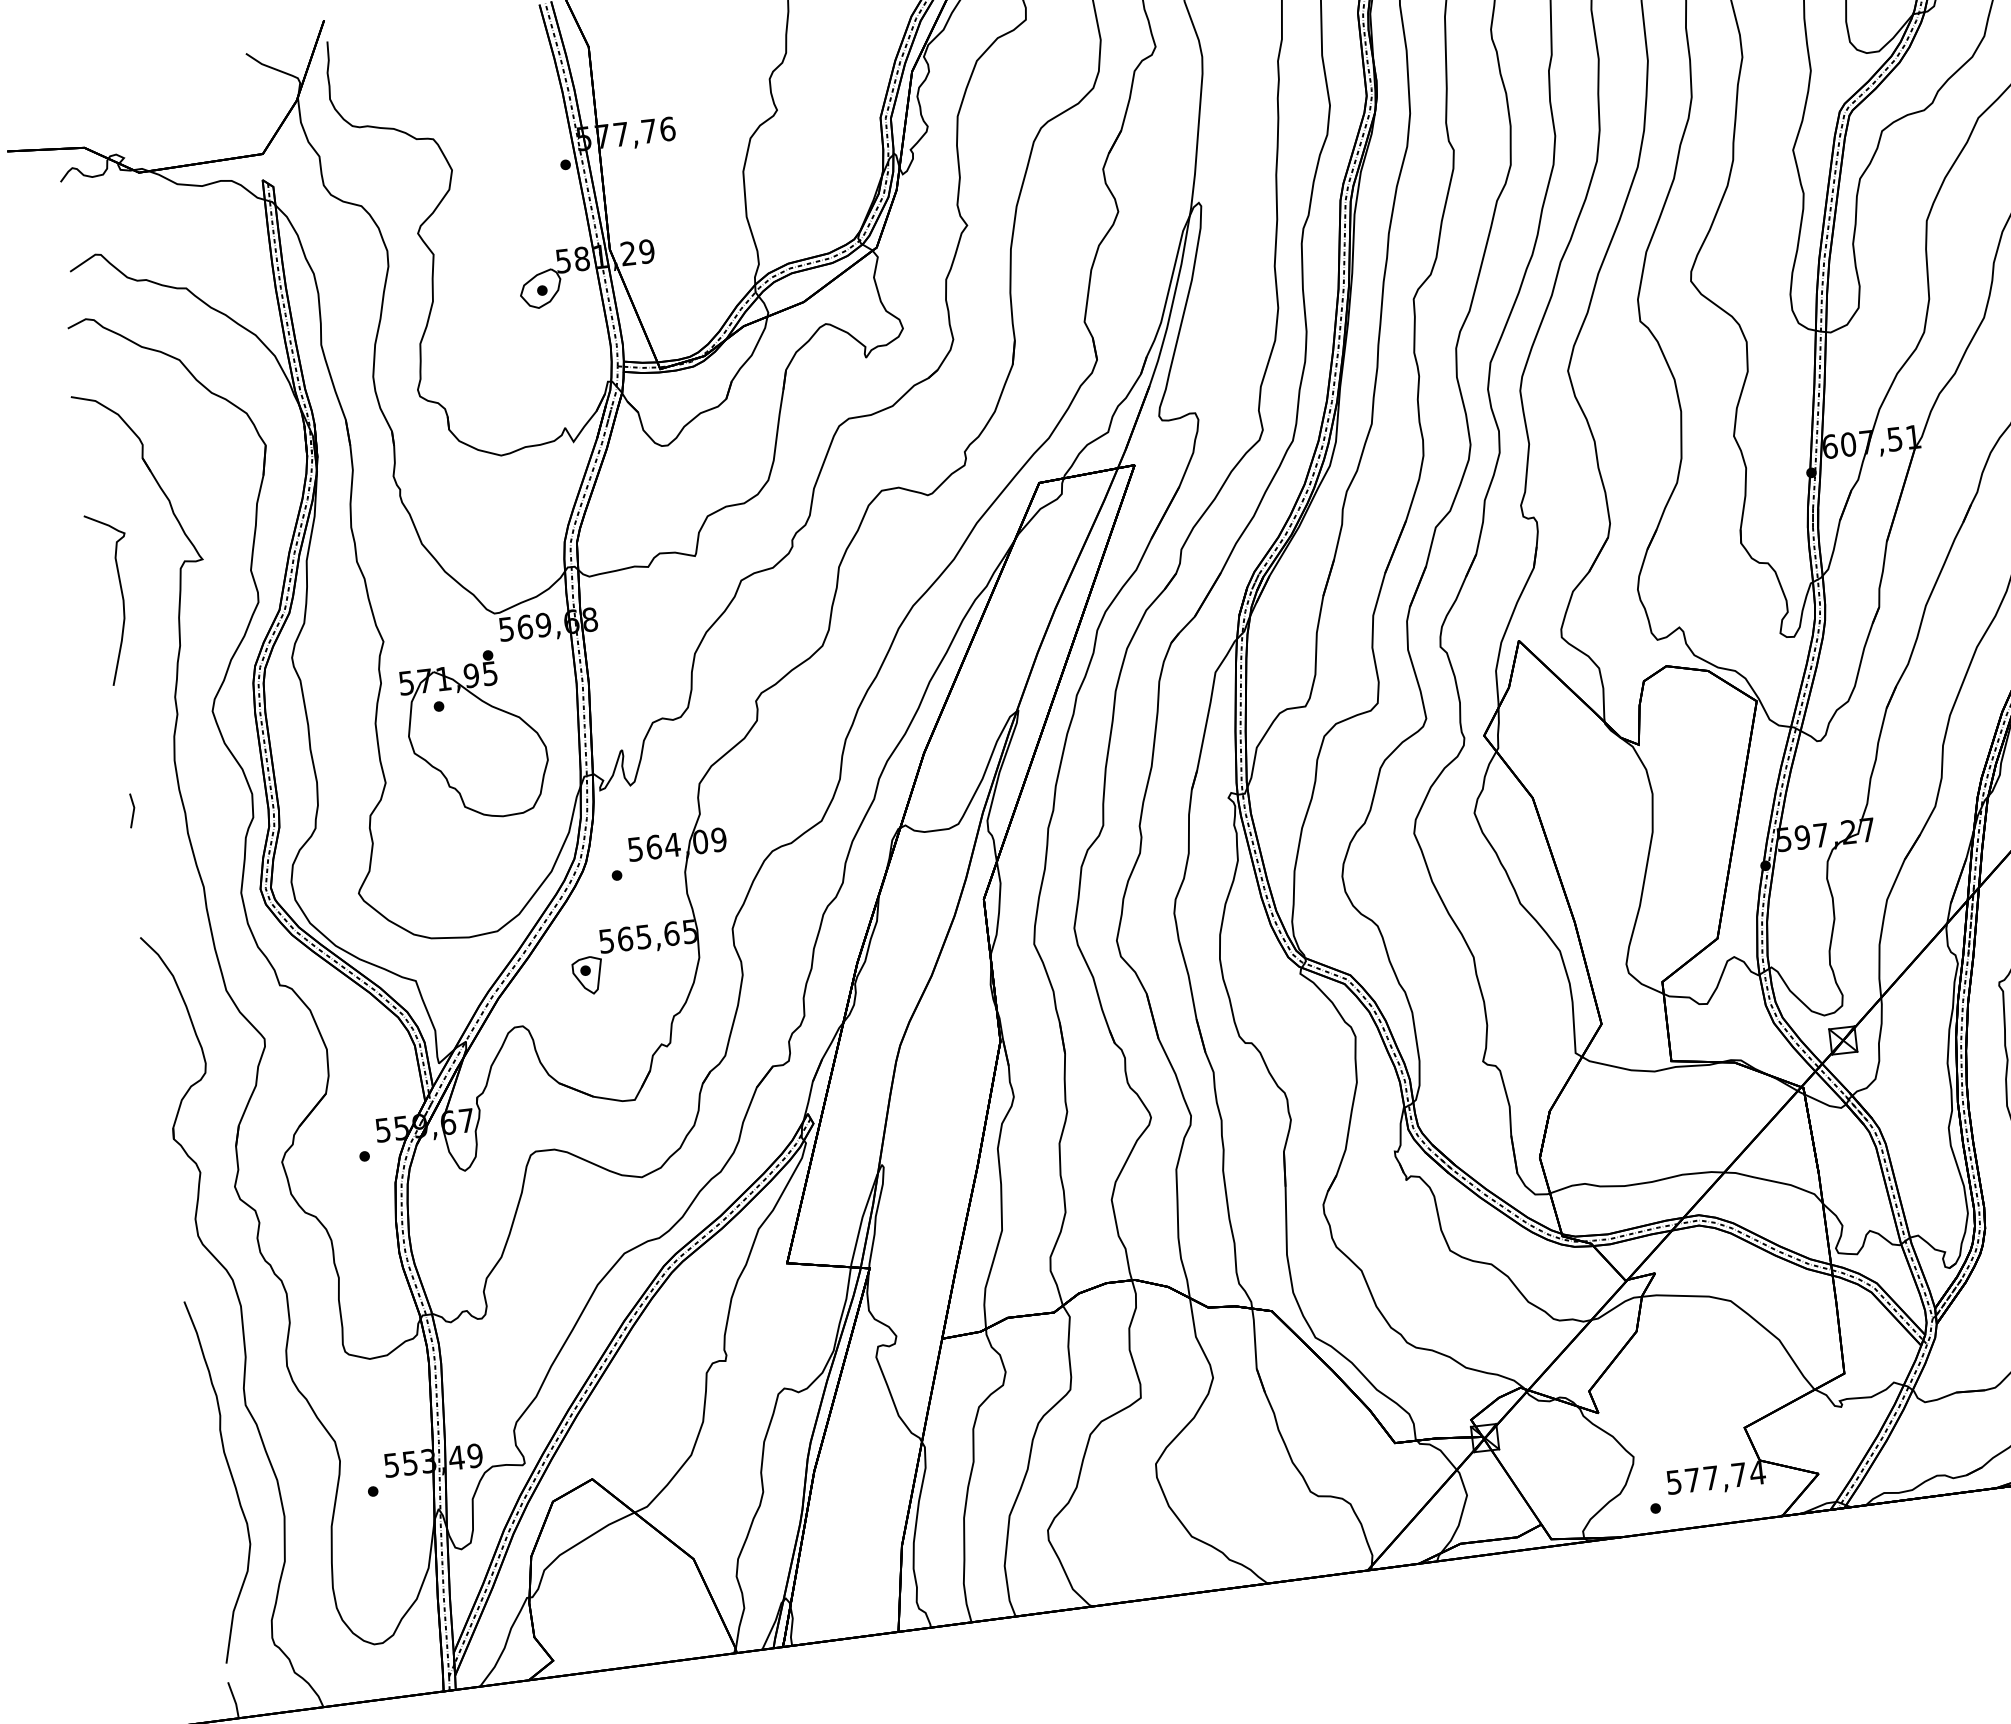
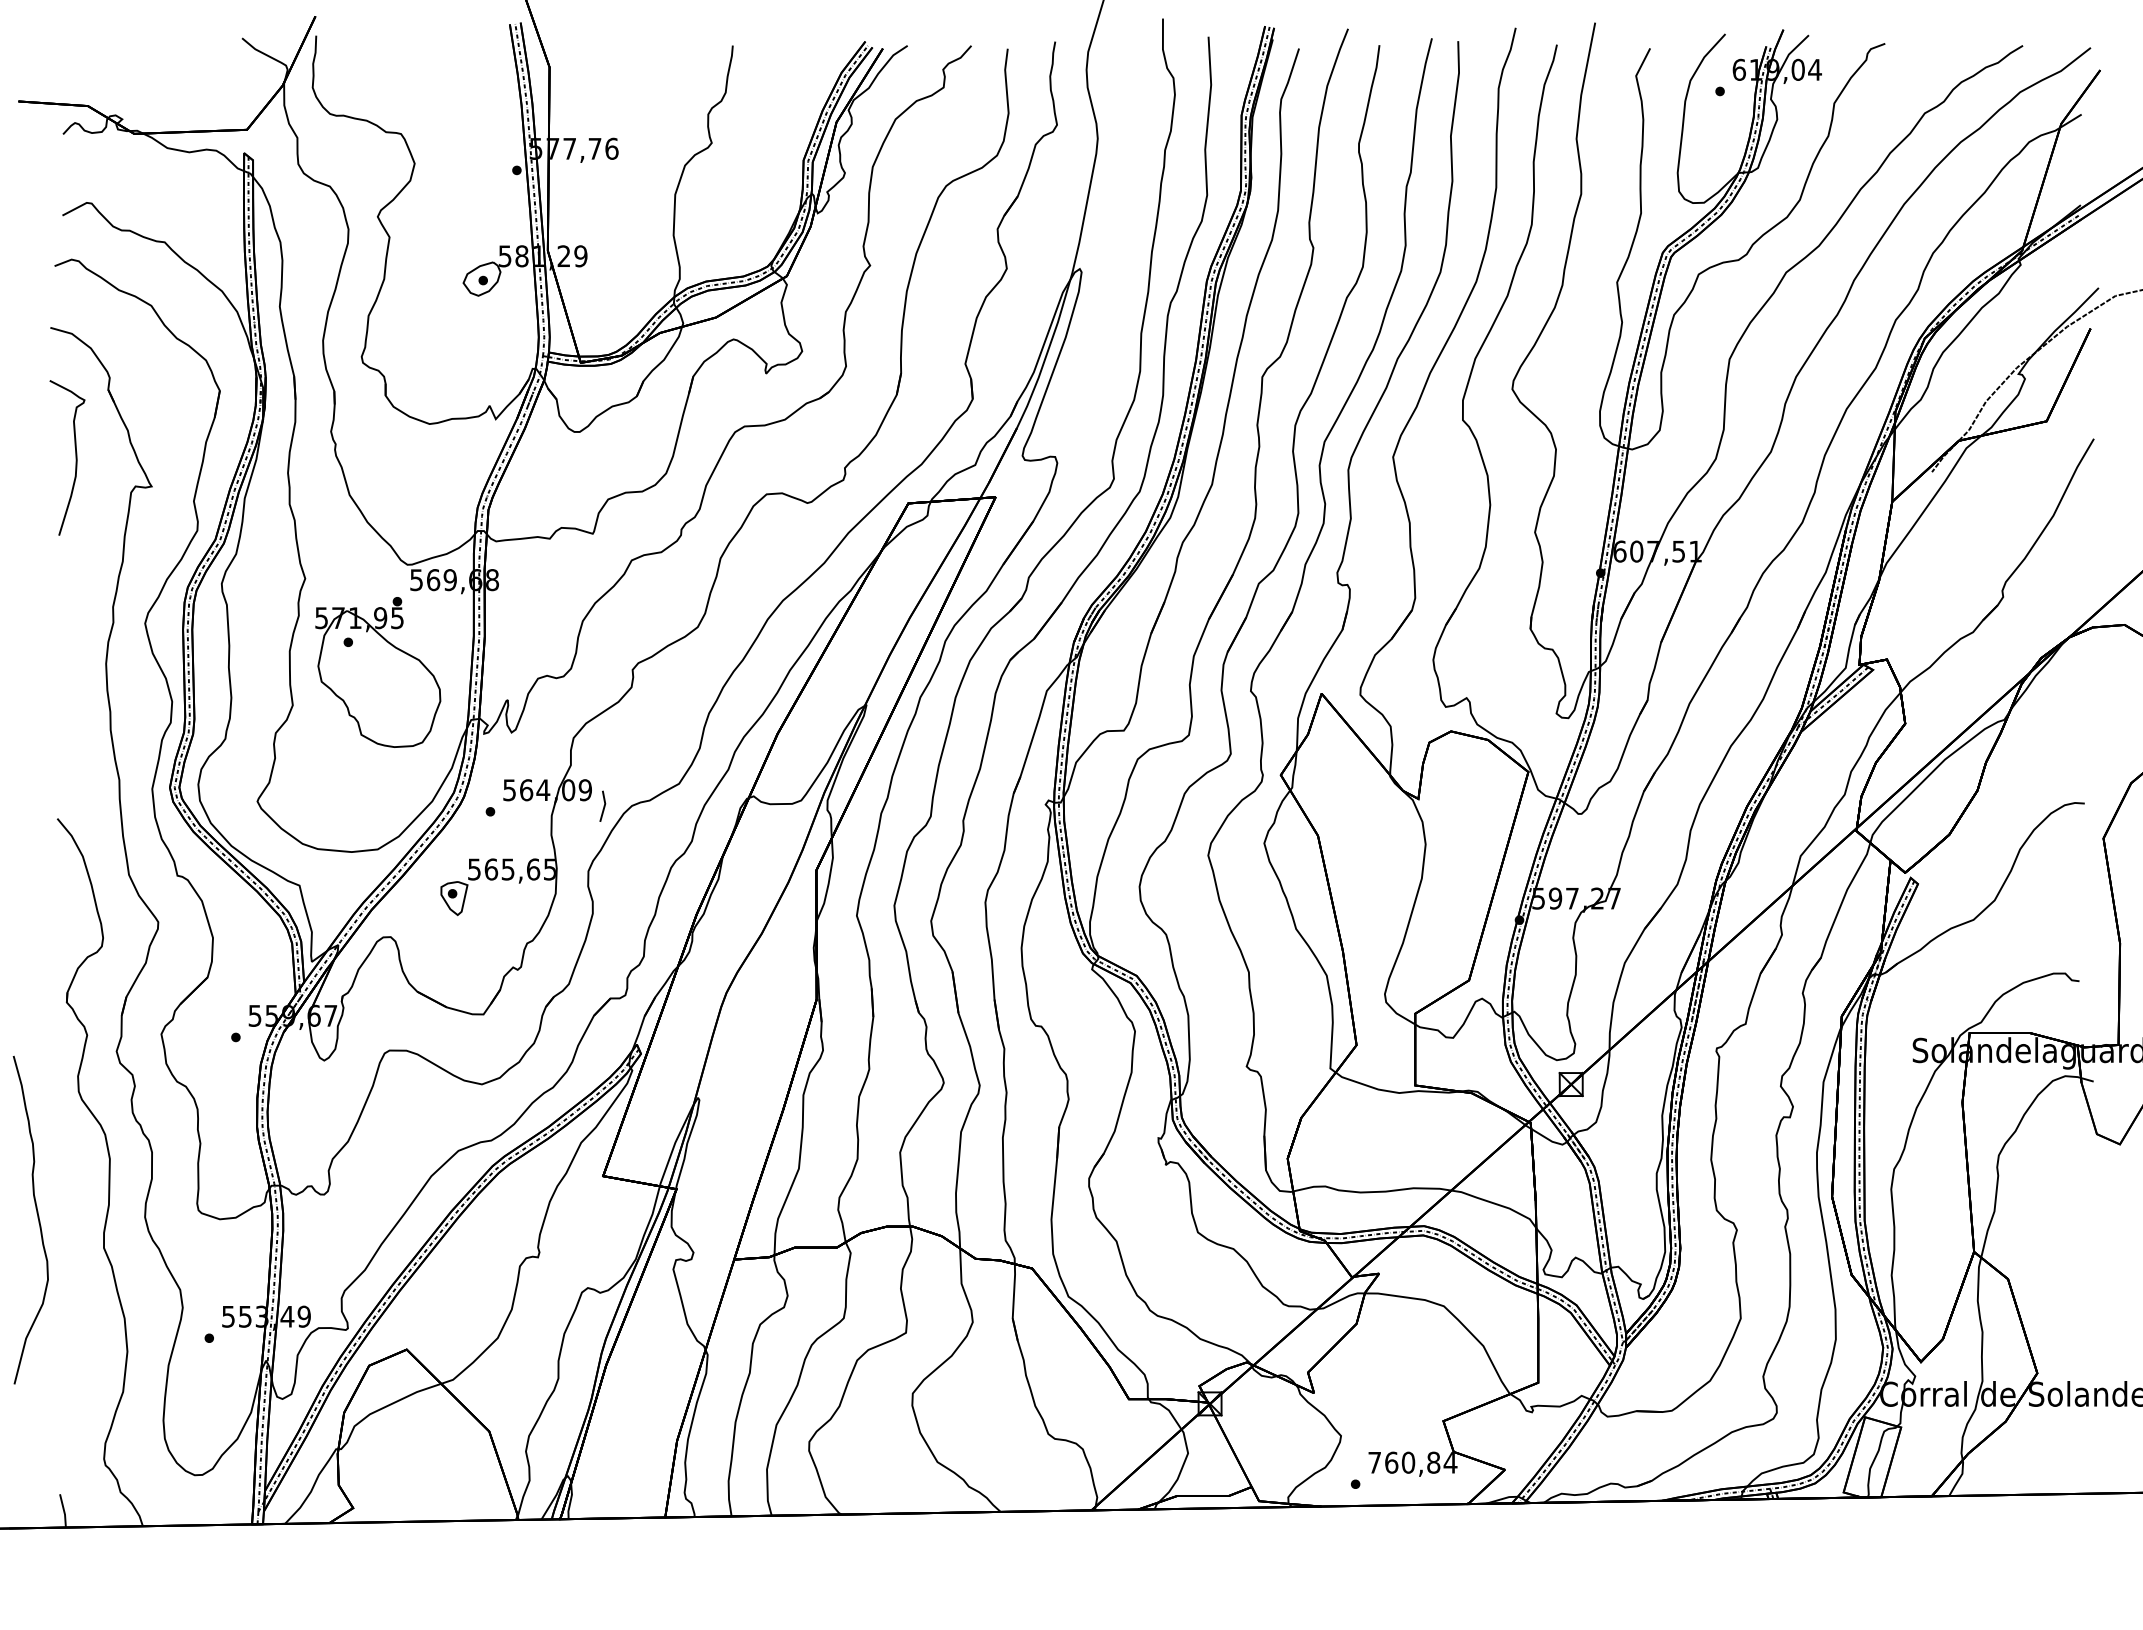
curve: (121, 597) -> (75, 457), moved
line: (132, 809) -> (603, 805), moved
curve: (231, 1477) -> (37, 1218), moved
text: (1706, 1478) -> (1404, 1462), 577,74 -> 760,84

